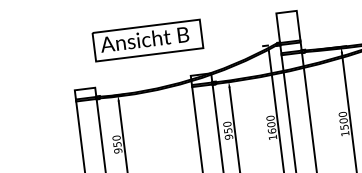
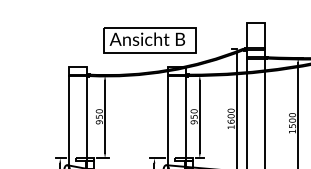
part: (147, 40) -> (149, 40), moved

